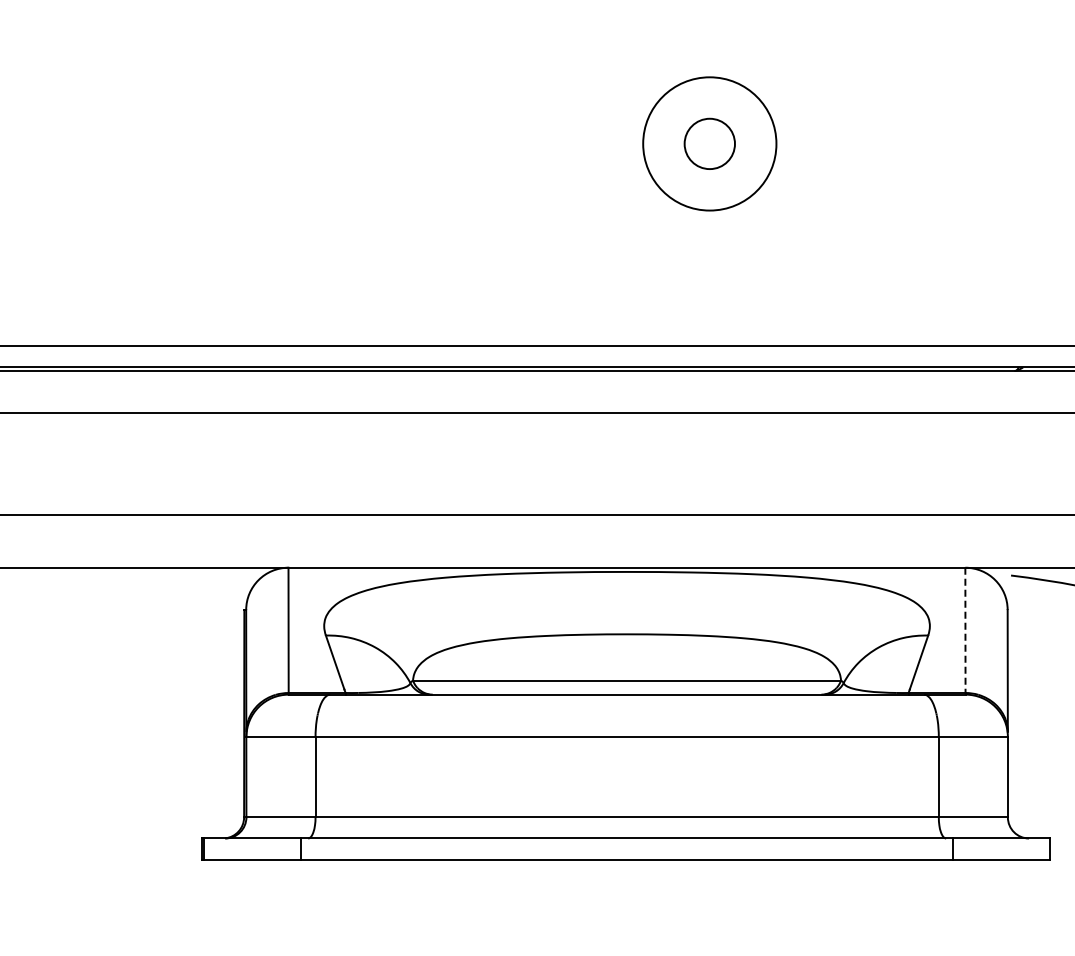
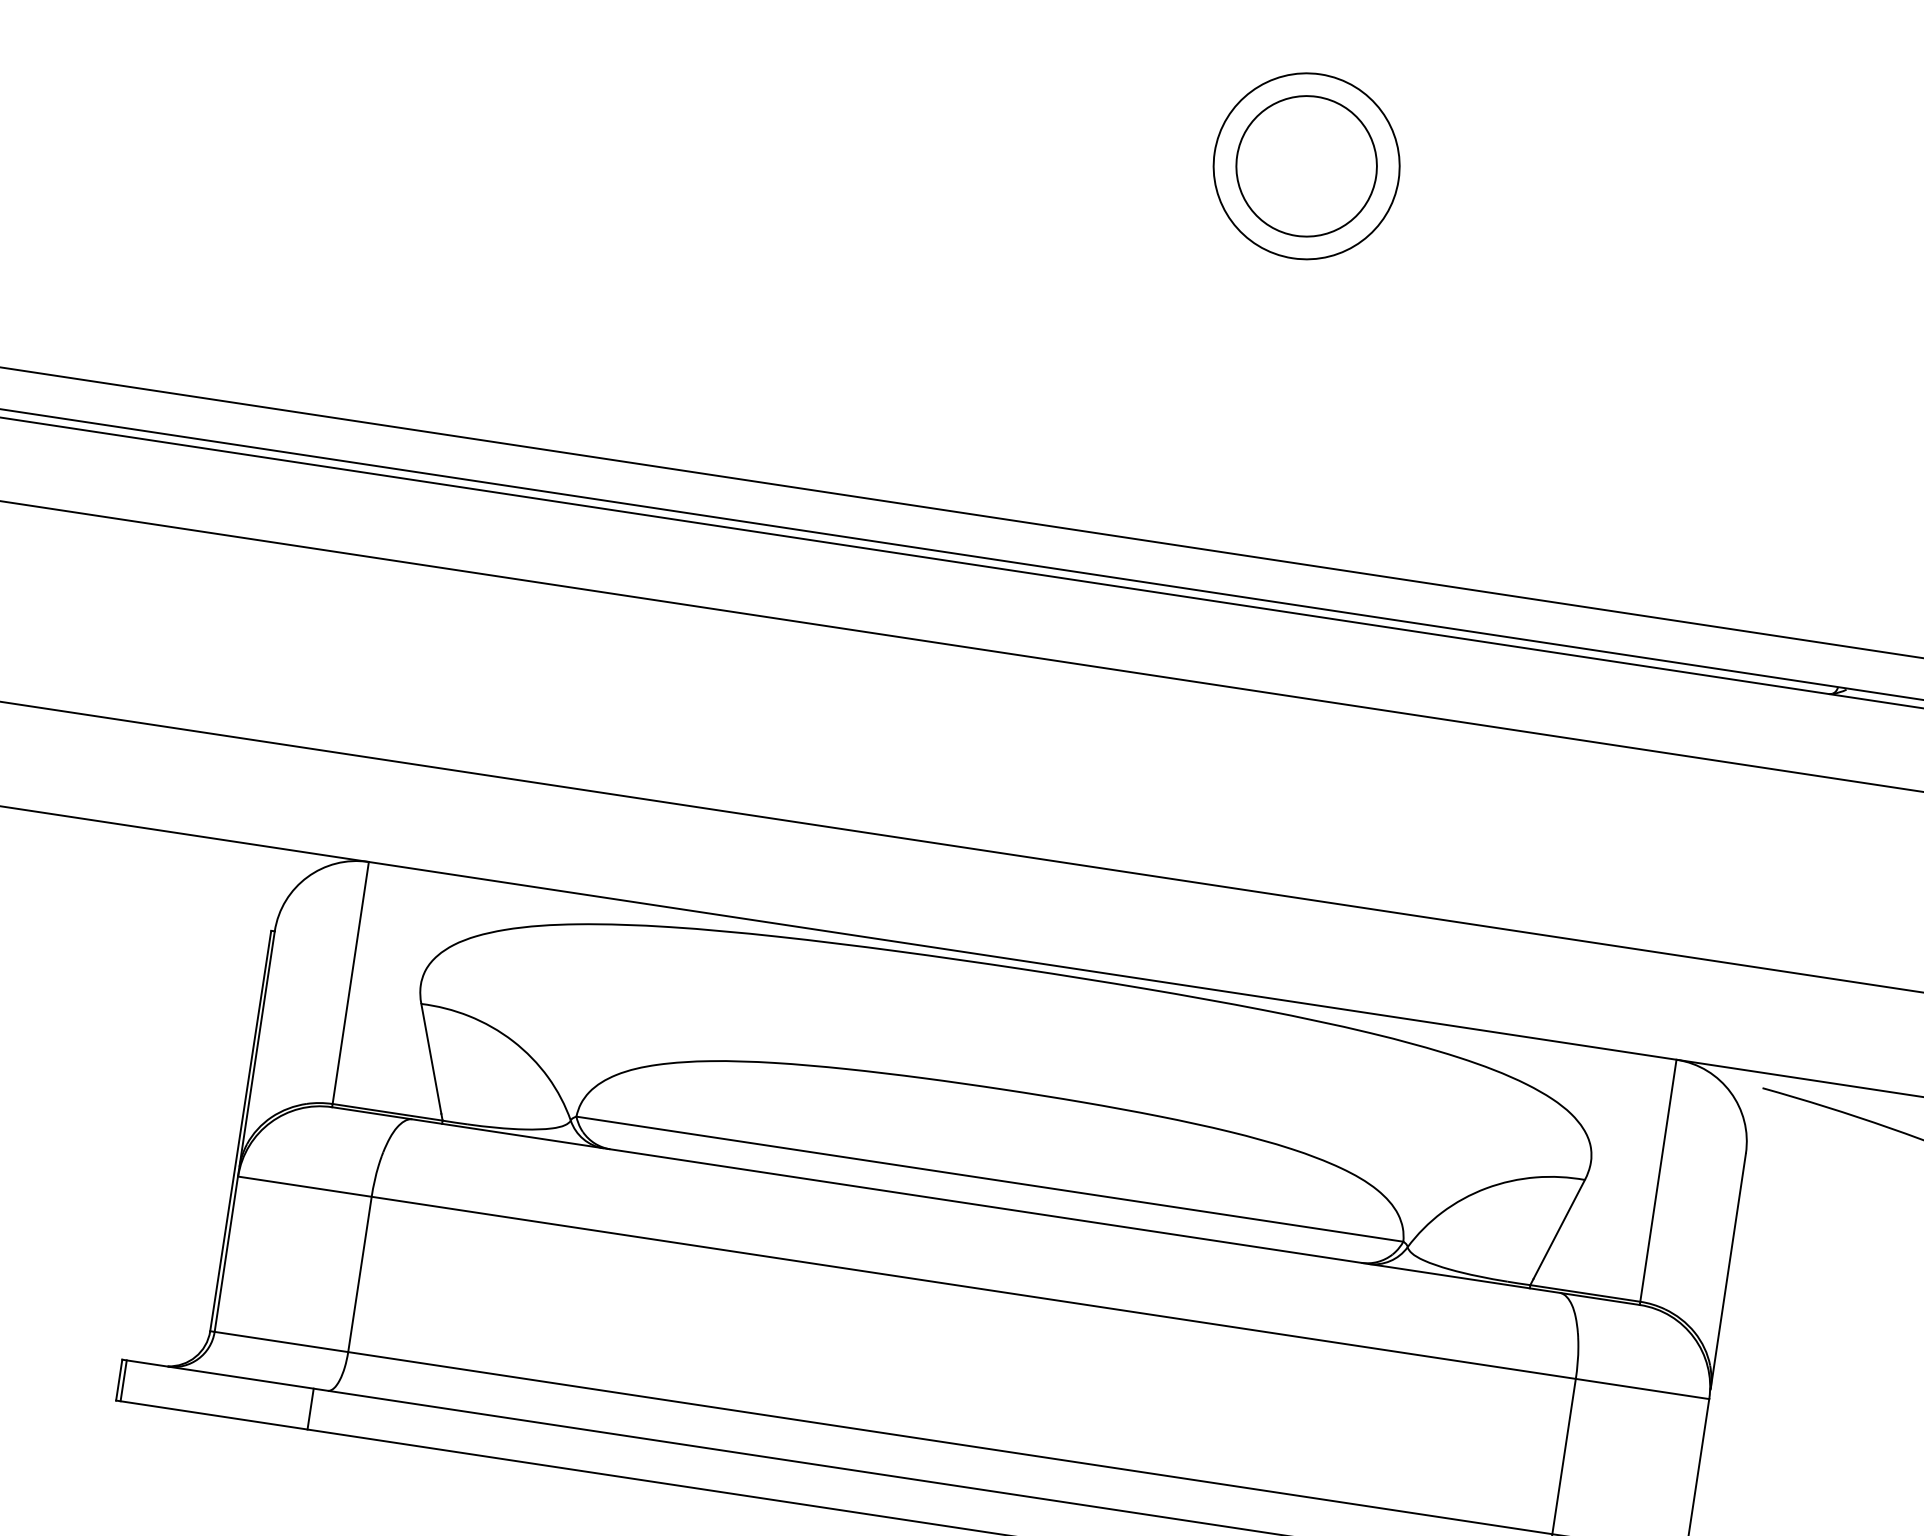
circle: (709, 143) -> (1306, 165), size x0.71
circle: (709, 143) -> (1306, 165), size x1.43
line: (965, 631) -> (1658, 1182), dashed -> solid

